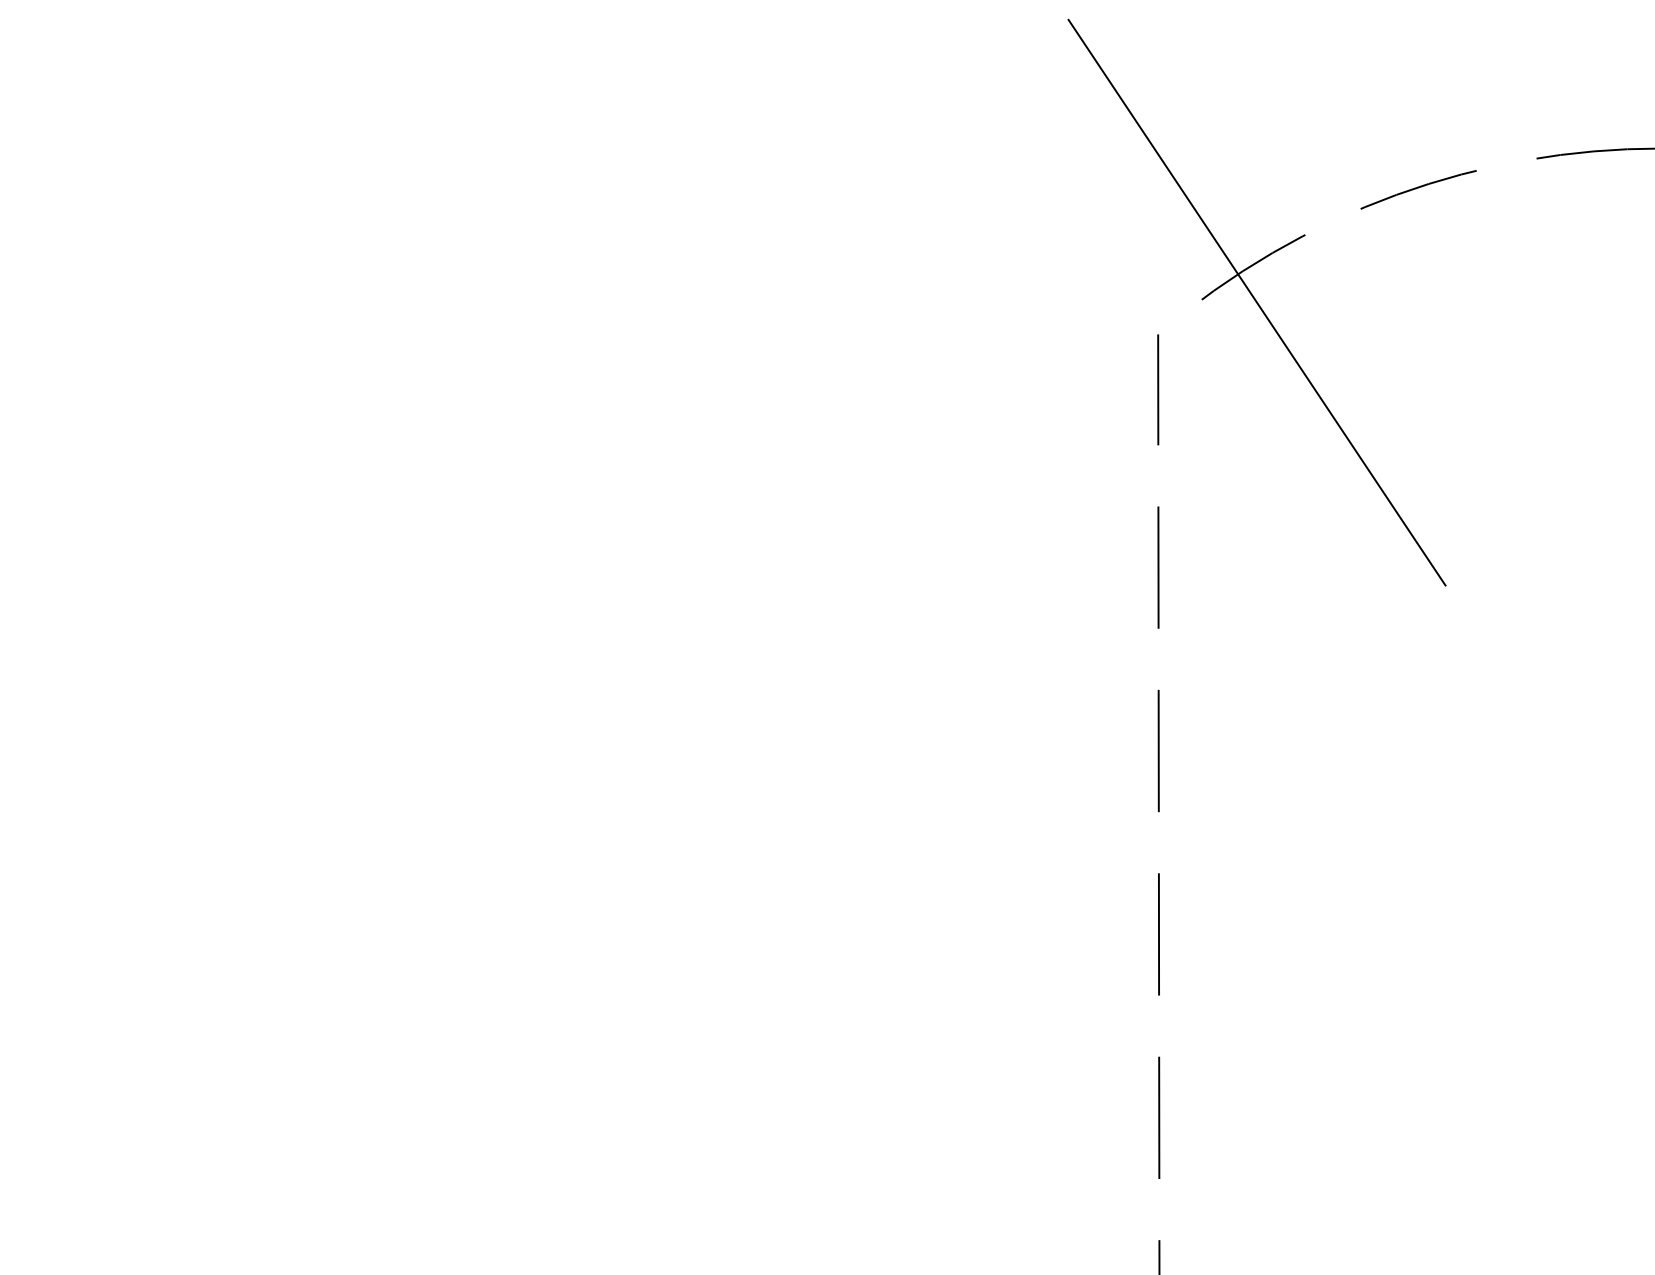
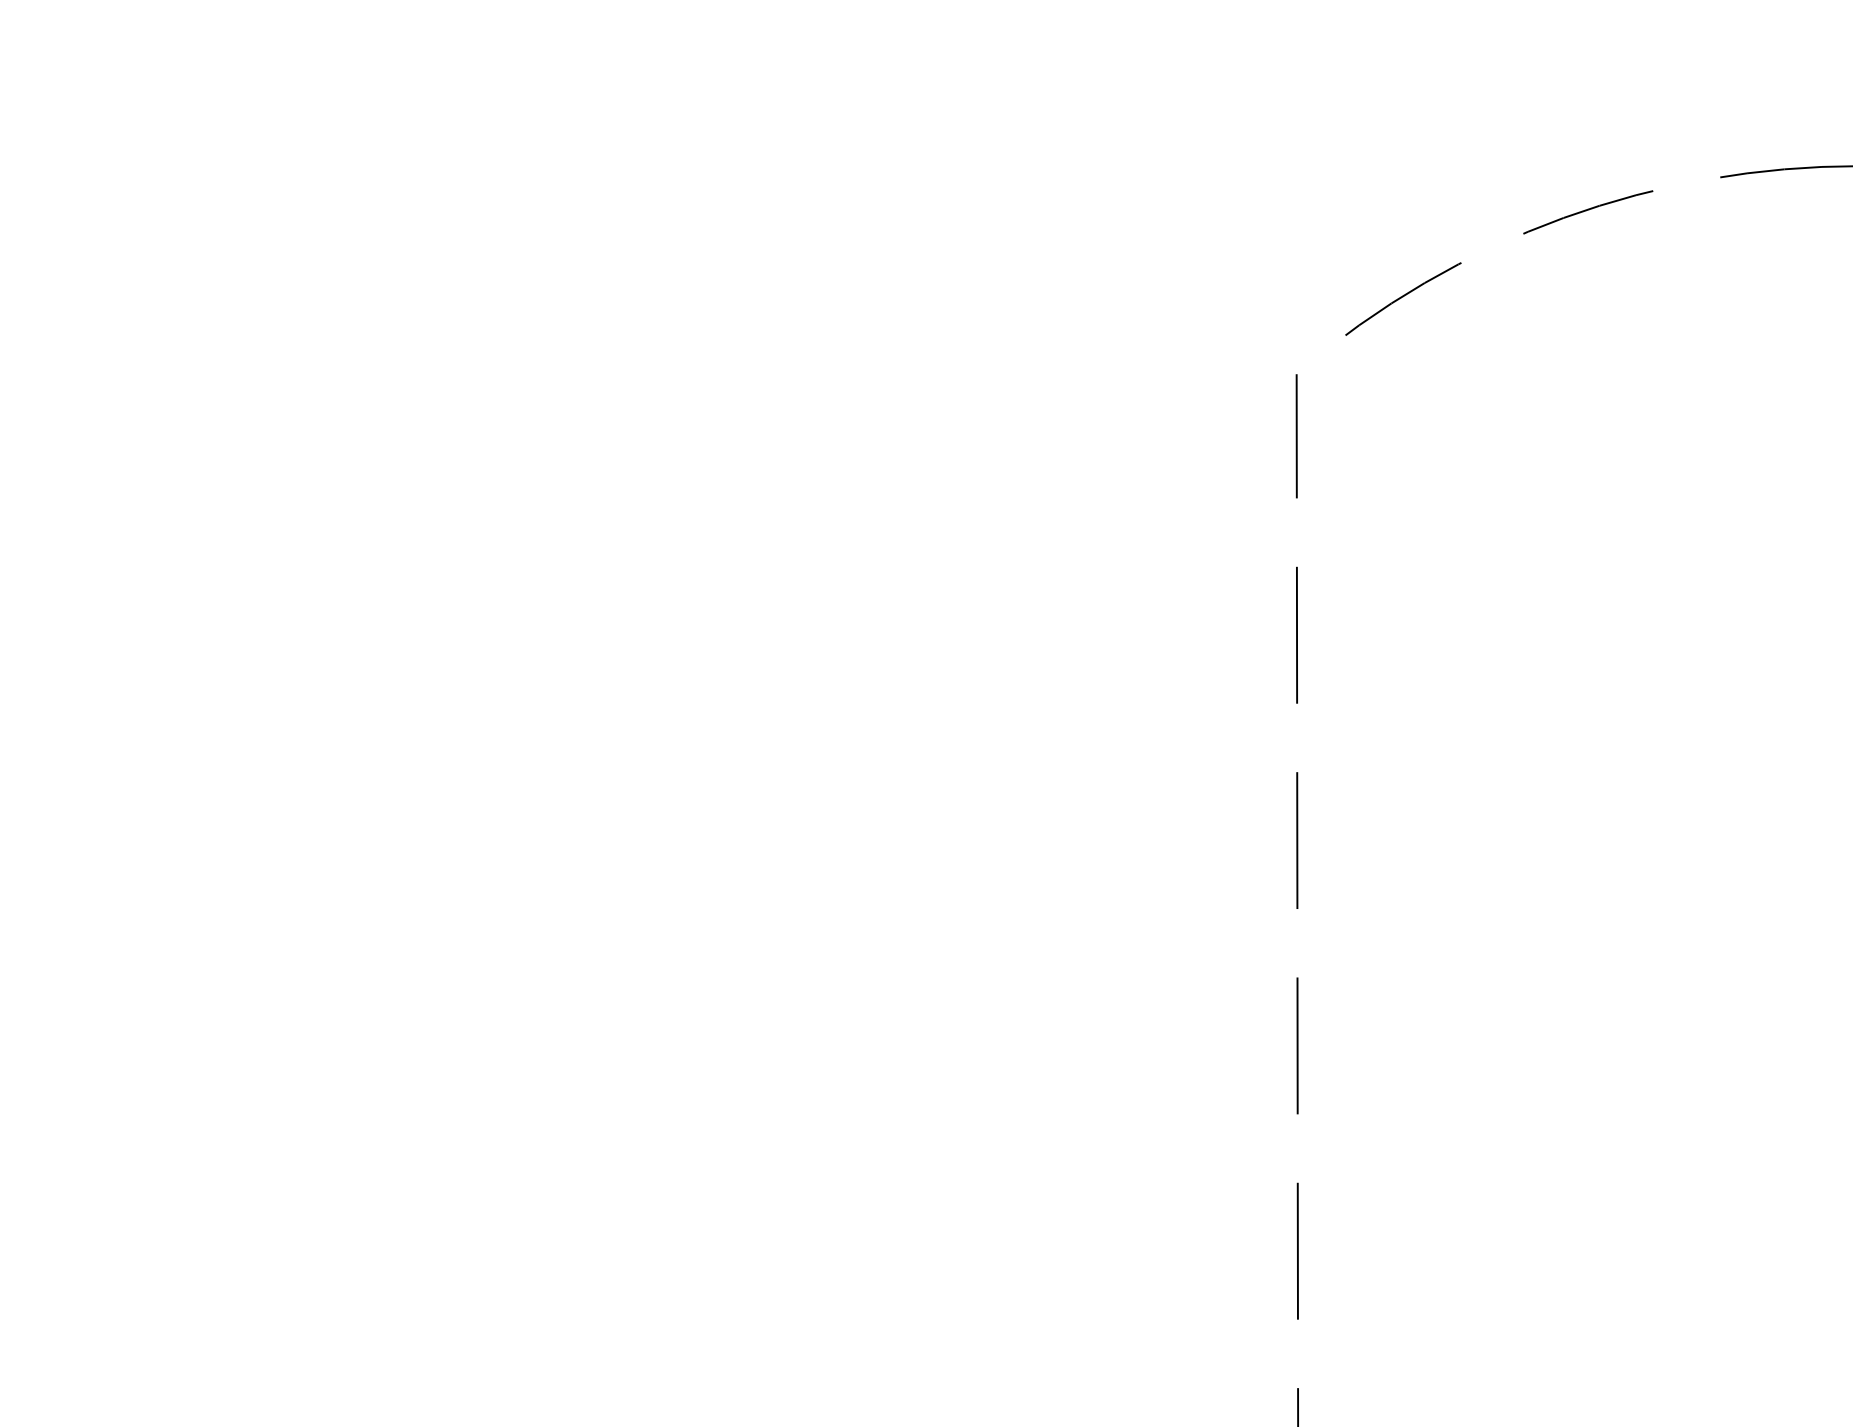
line: (1257, 302) -> (1407, 338), removed

